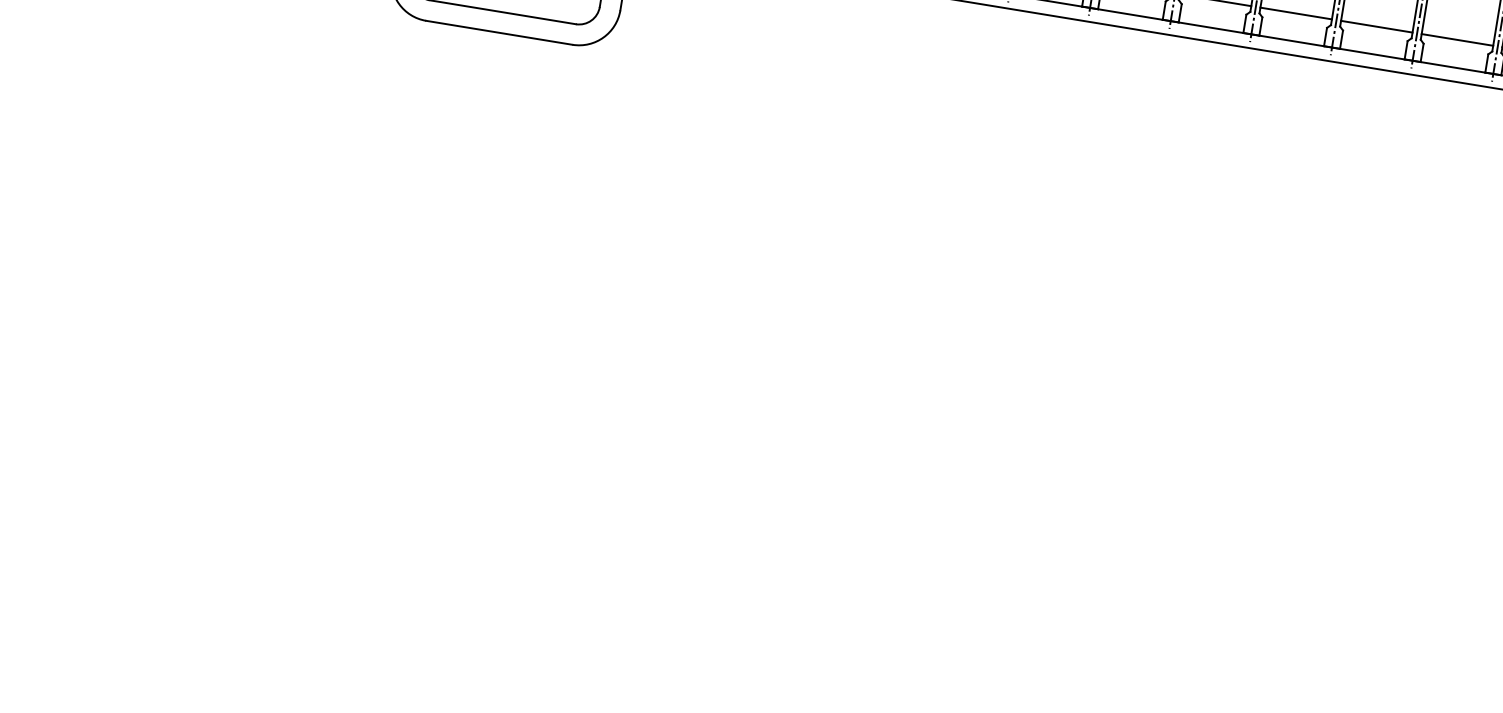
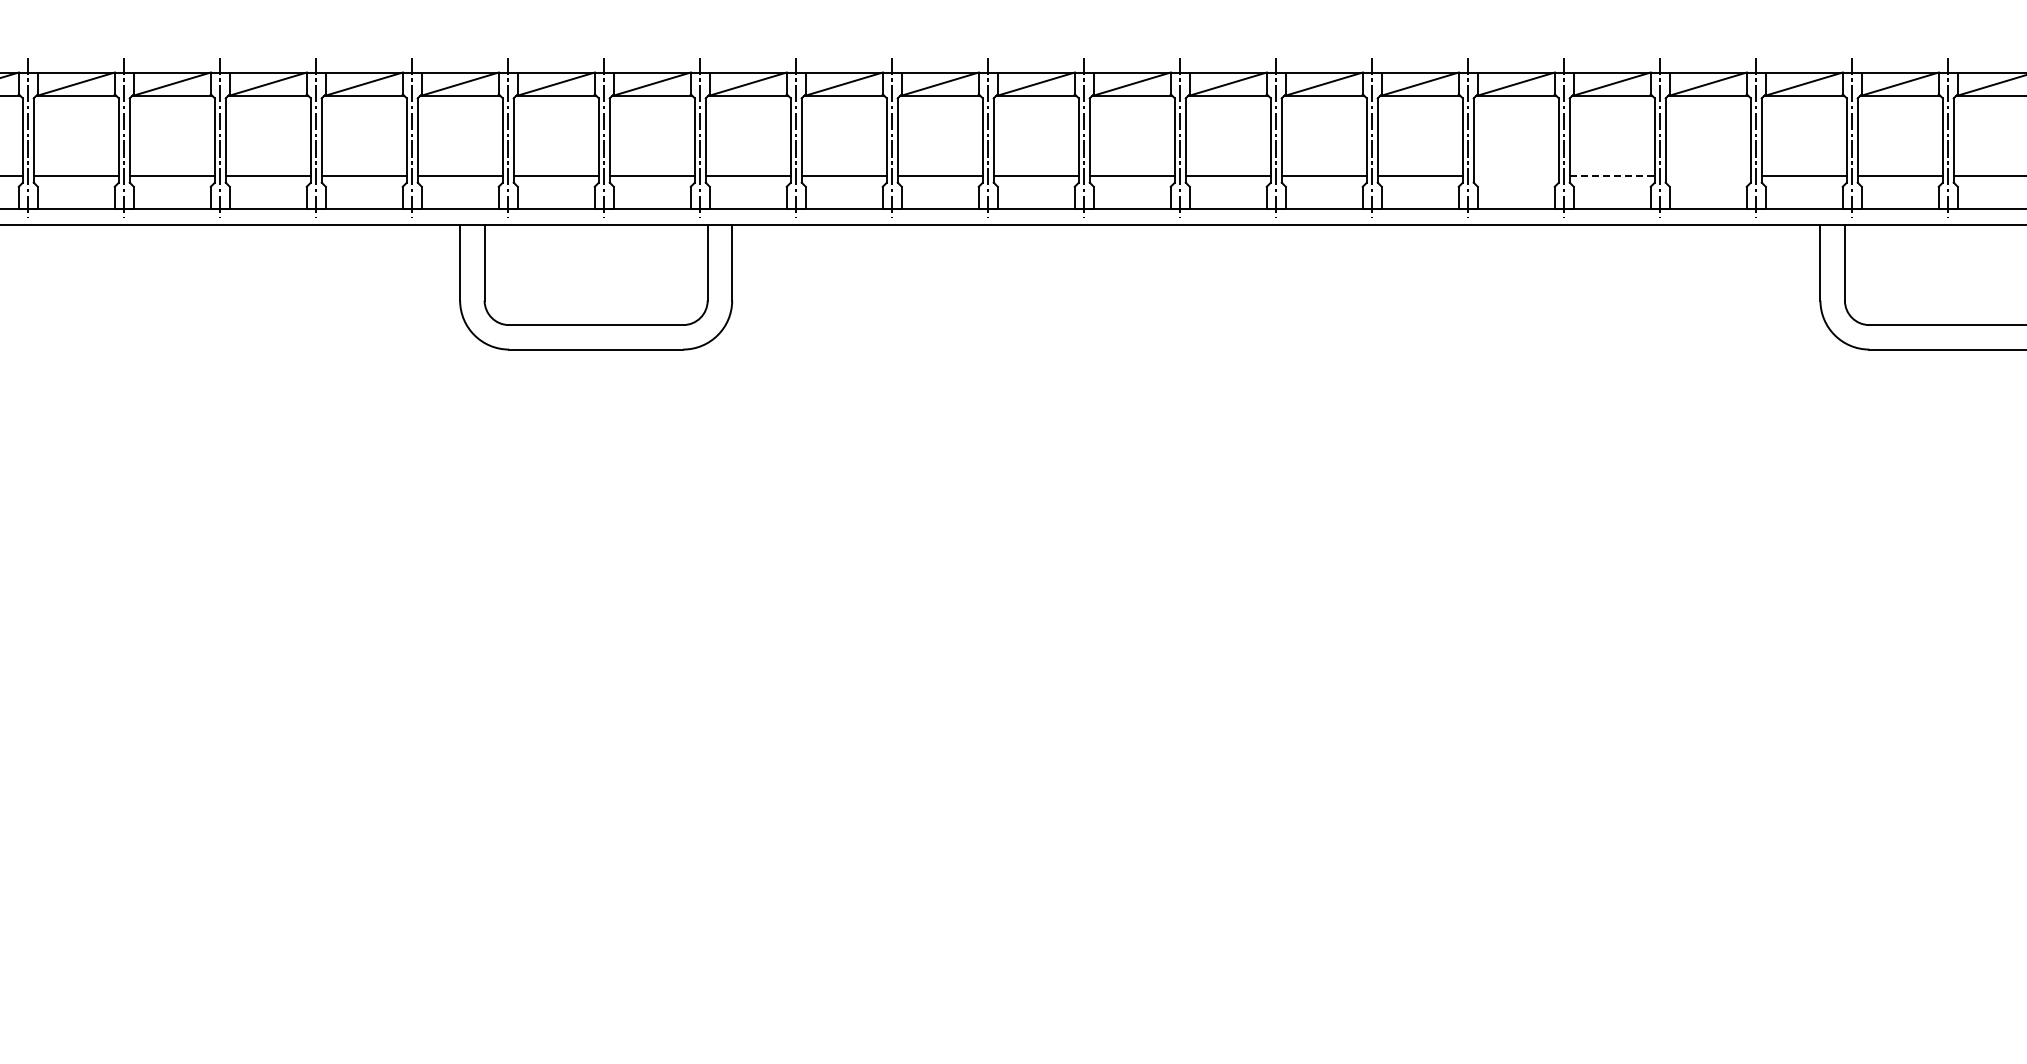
line: (1295, 13) -> (1515, 175), removed
line: (1377, 26) -> (1612, 175), solid -> dashed
line: (1456, 39) -> (1707, 175), removed

